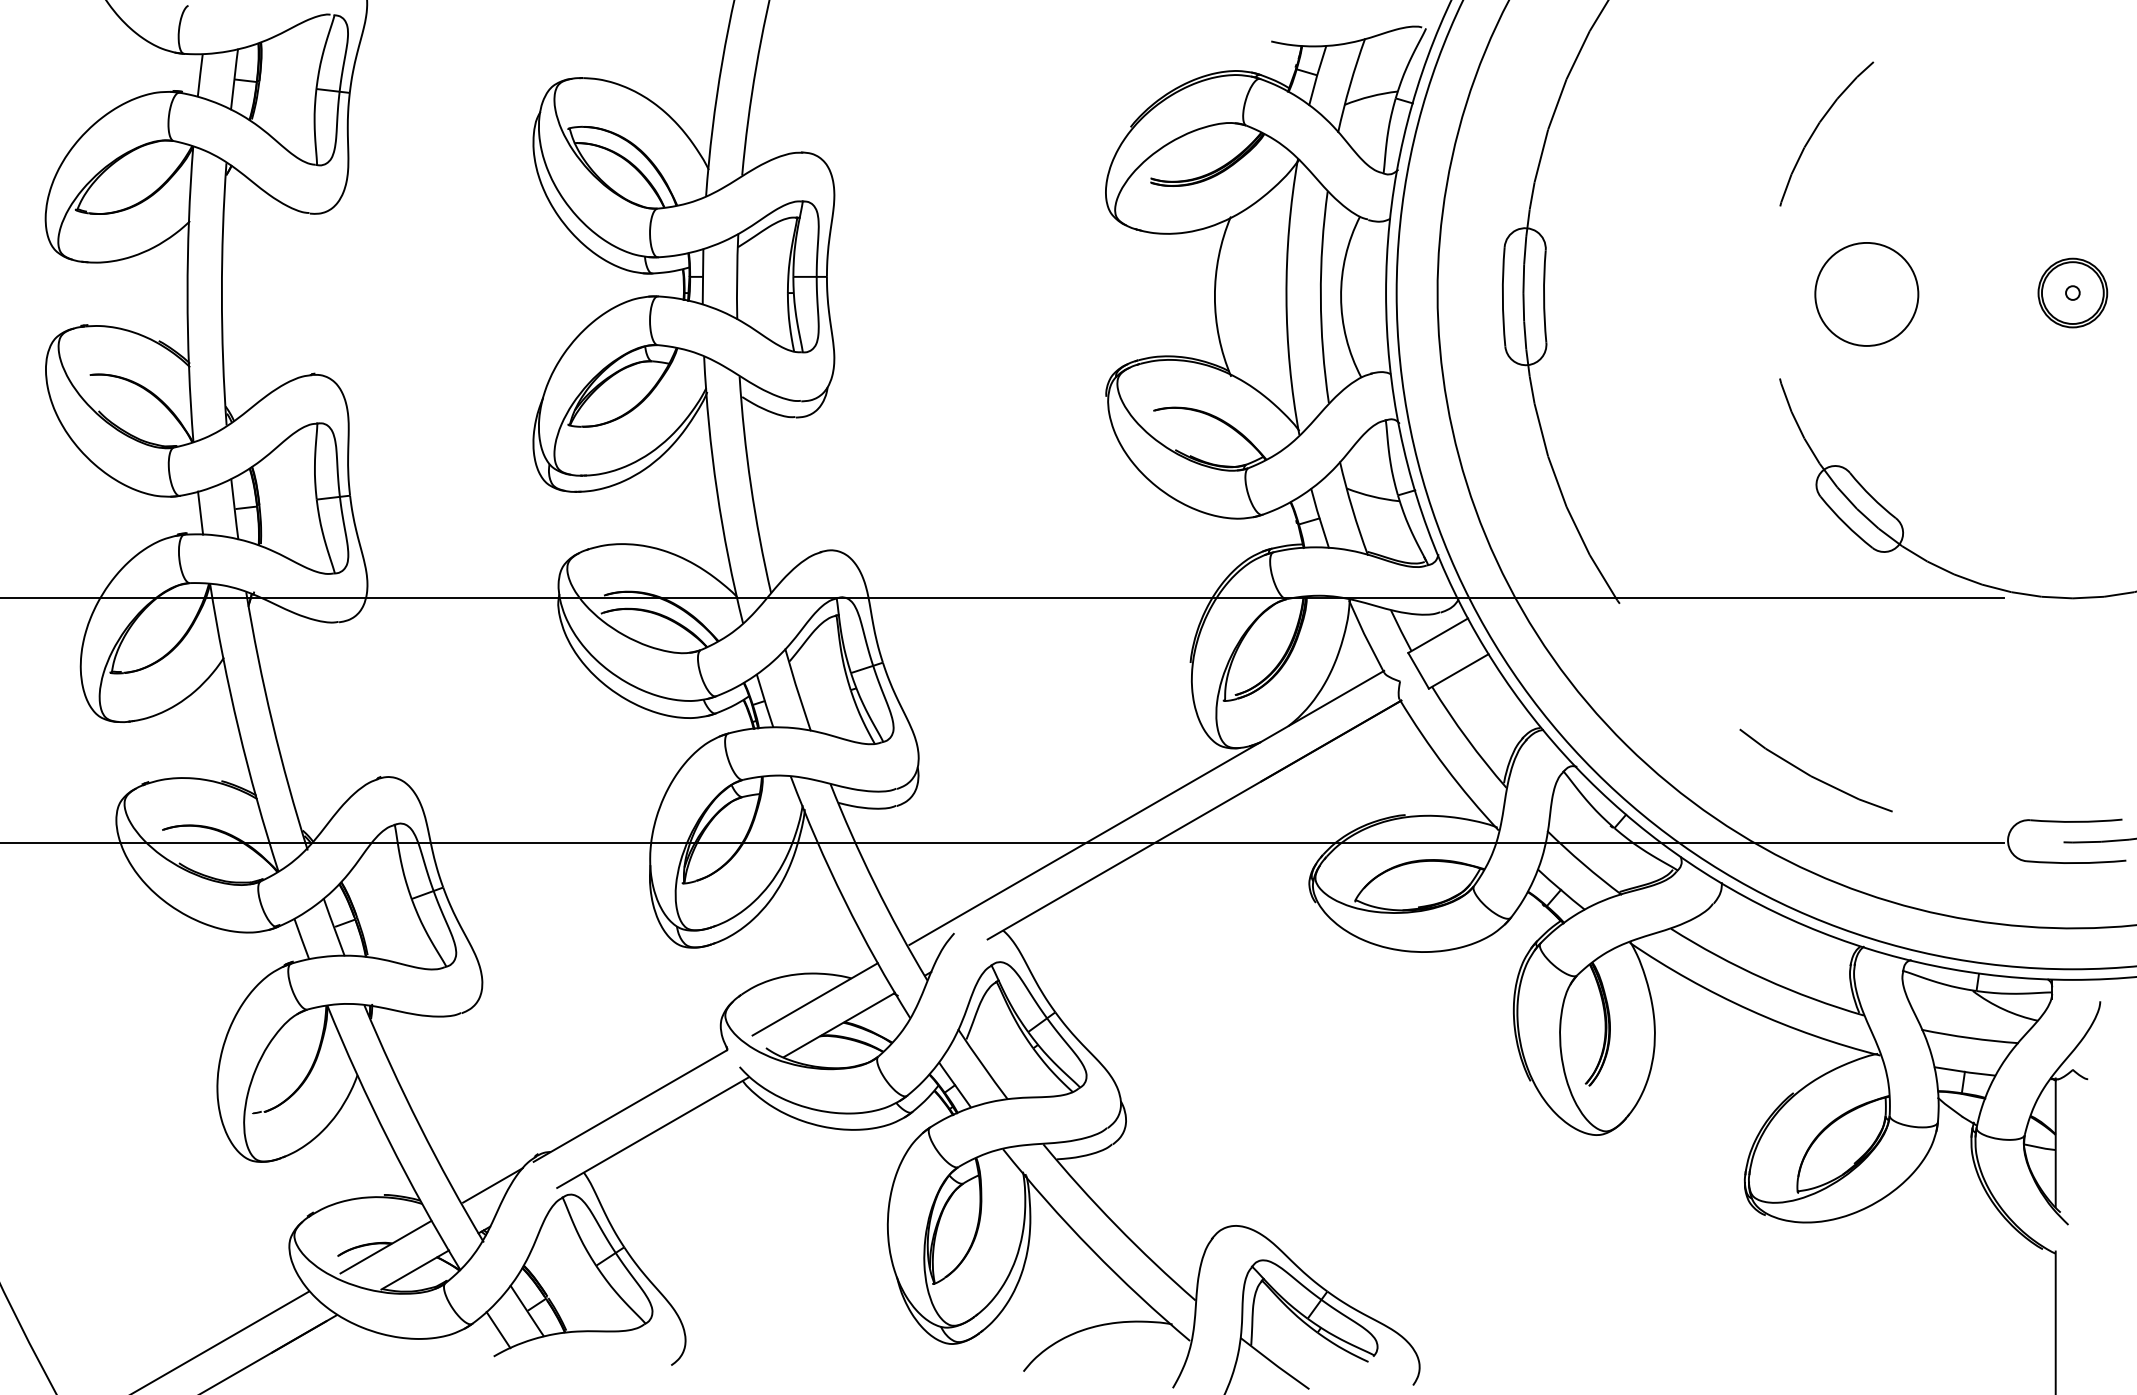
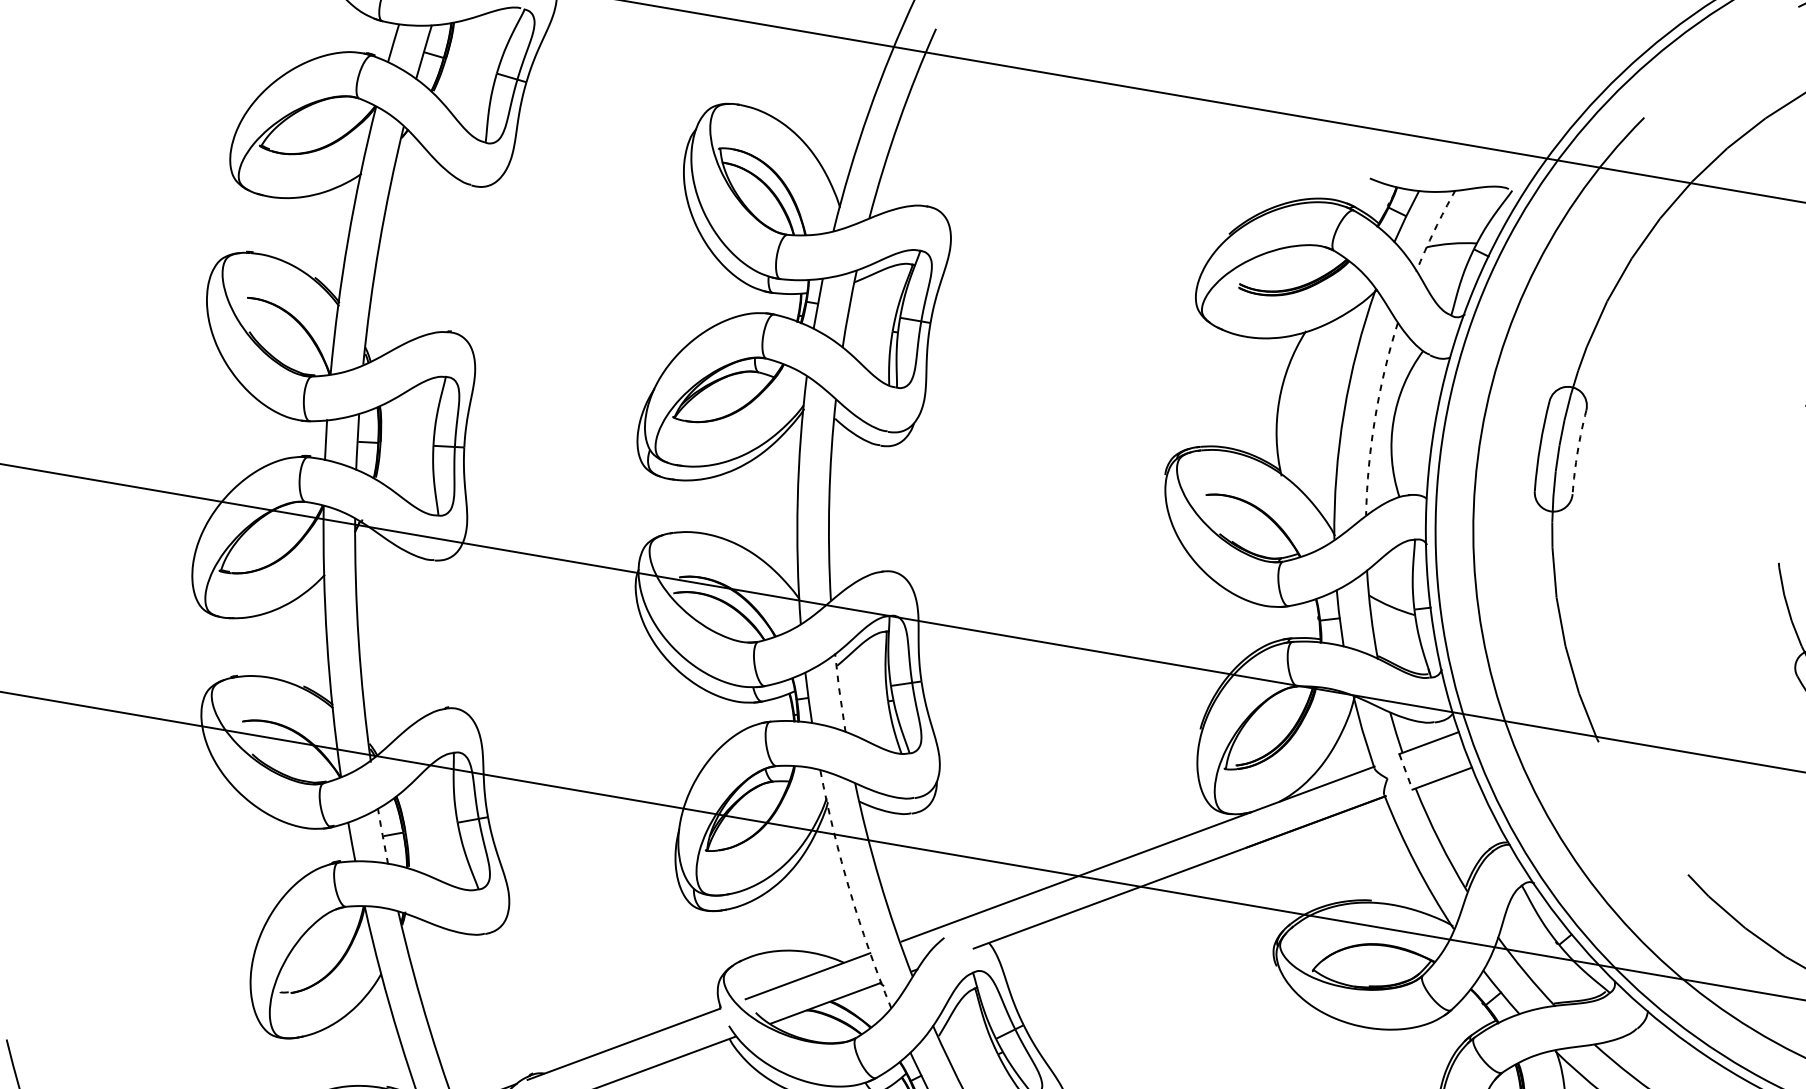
arc: (1350, 85) -> (1434, 230), solid -> dashed
arc: (1544, 296) -> (1578, 451), solid -> dashed
arc: (1320, 297) -> (1374, 418), solid -> dashed
line: (1418, 670) -> (1405, 771), solid -> dashed
line: (797, 688) -> (840, 691), solid -> dashed
arc: (844, 900) -> (849, 891), solid -> dashed
line: (333, 926) -> (382, 835), solid -> dashed

